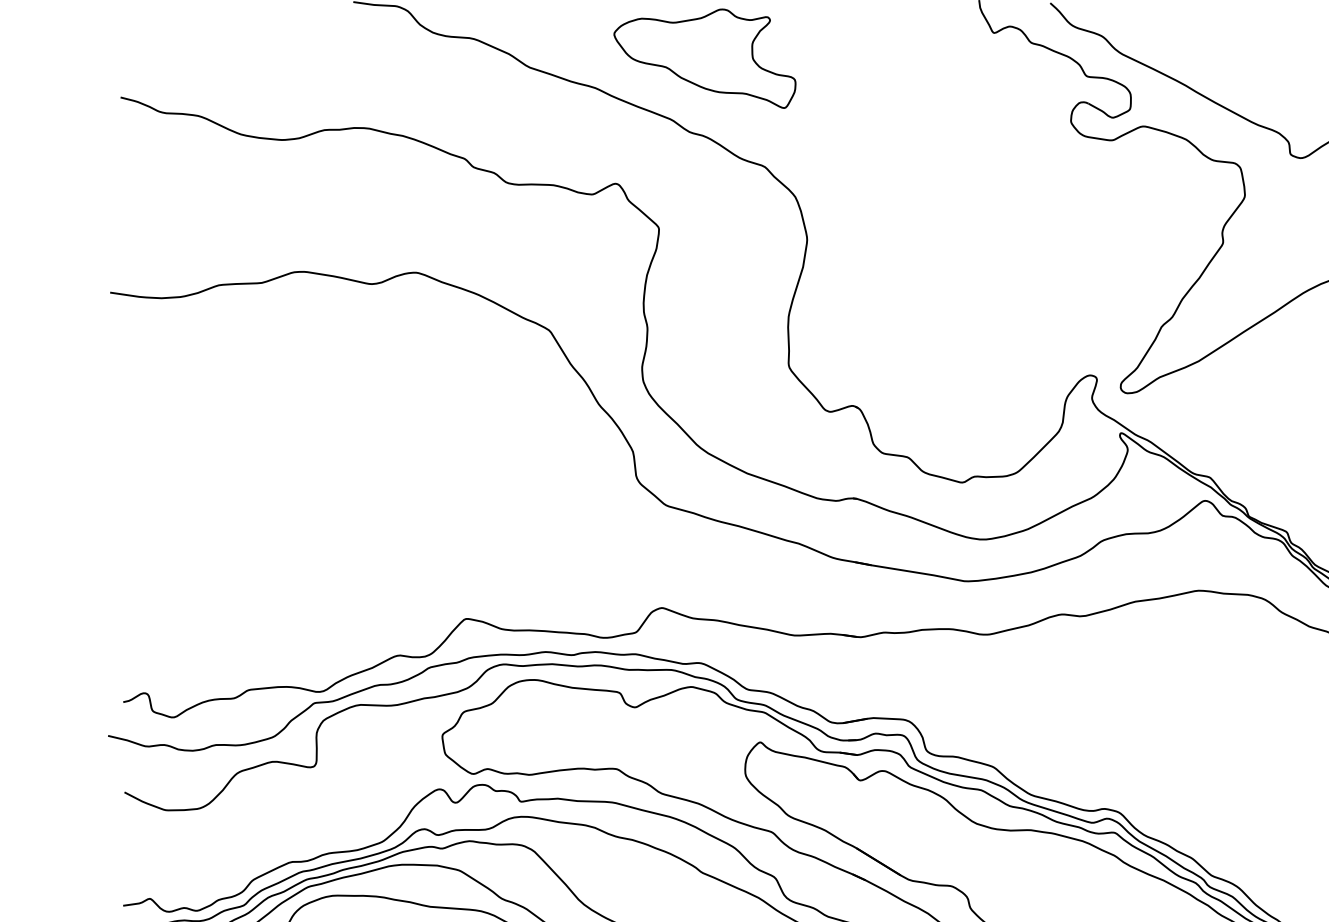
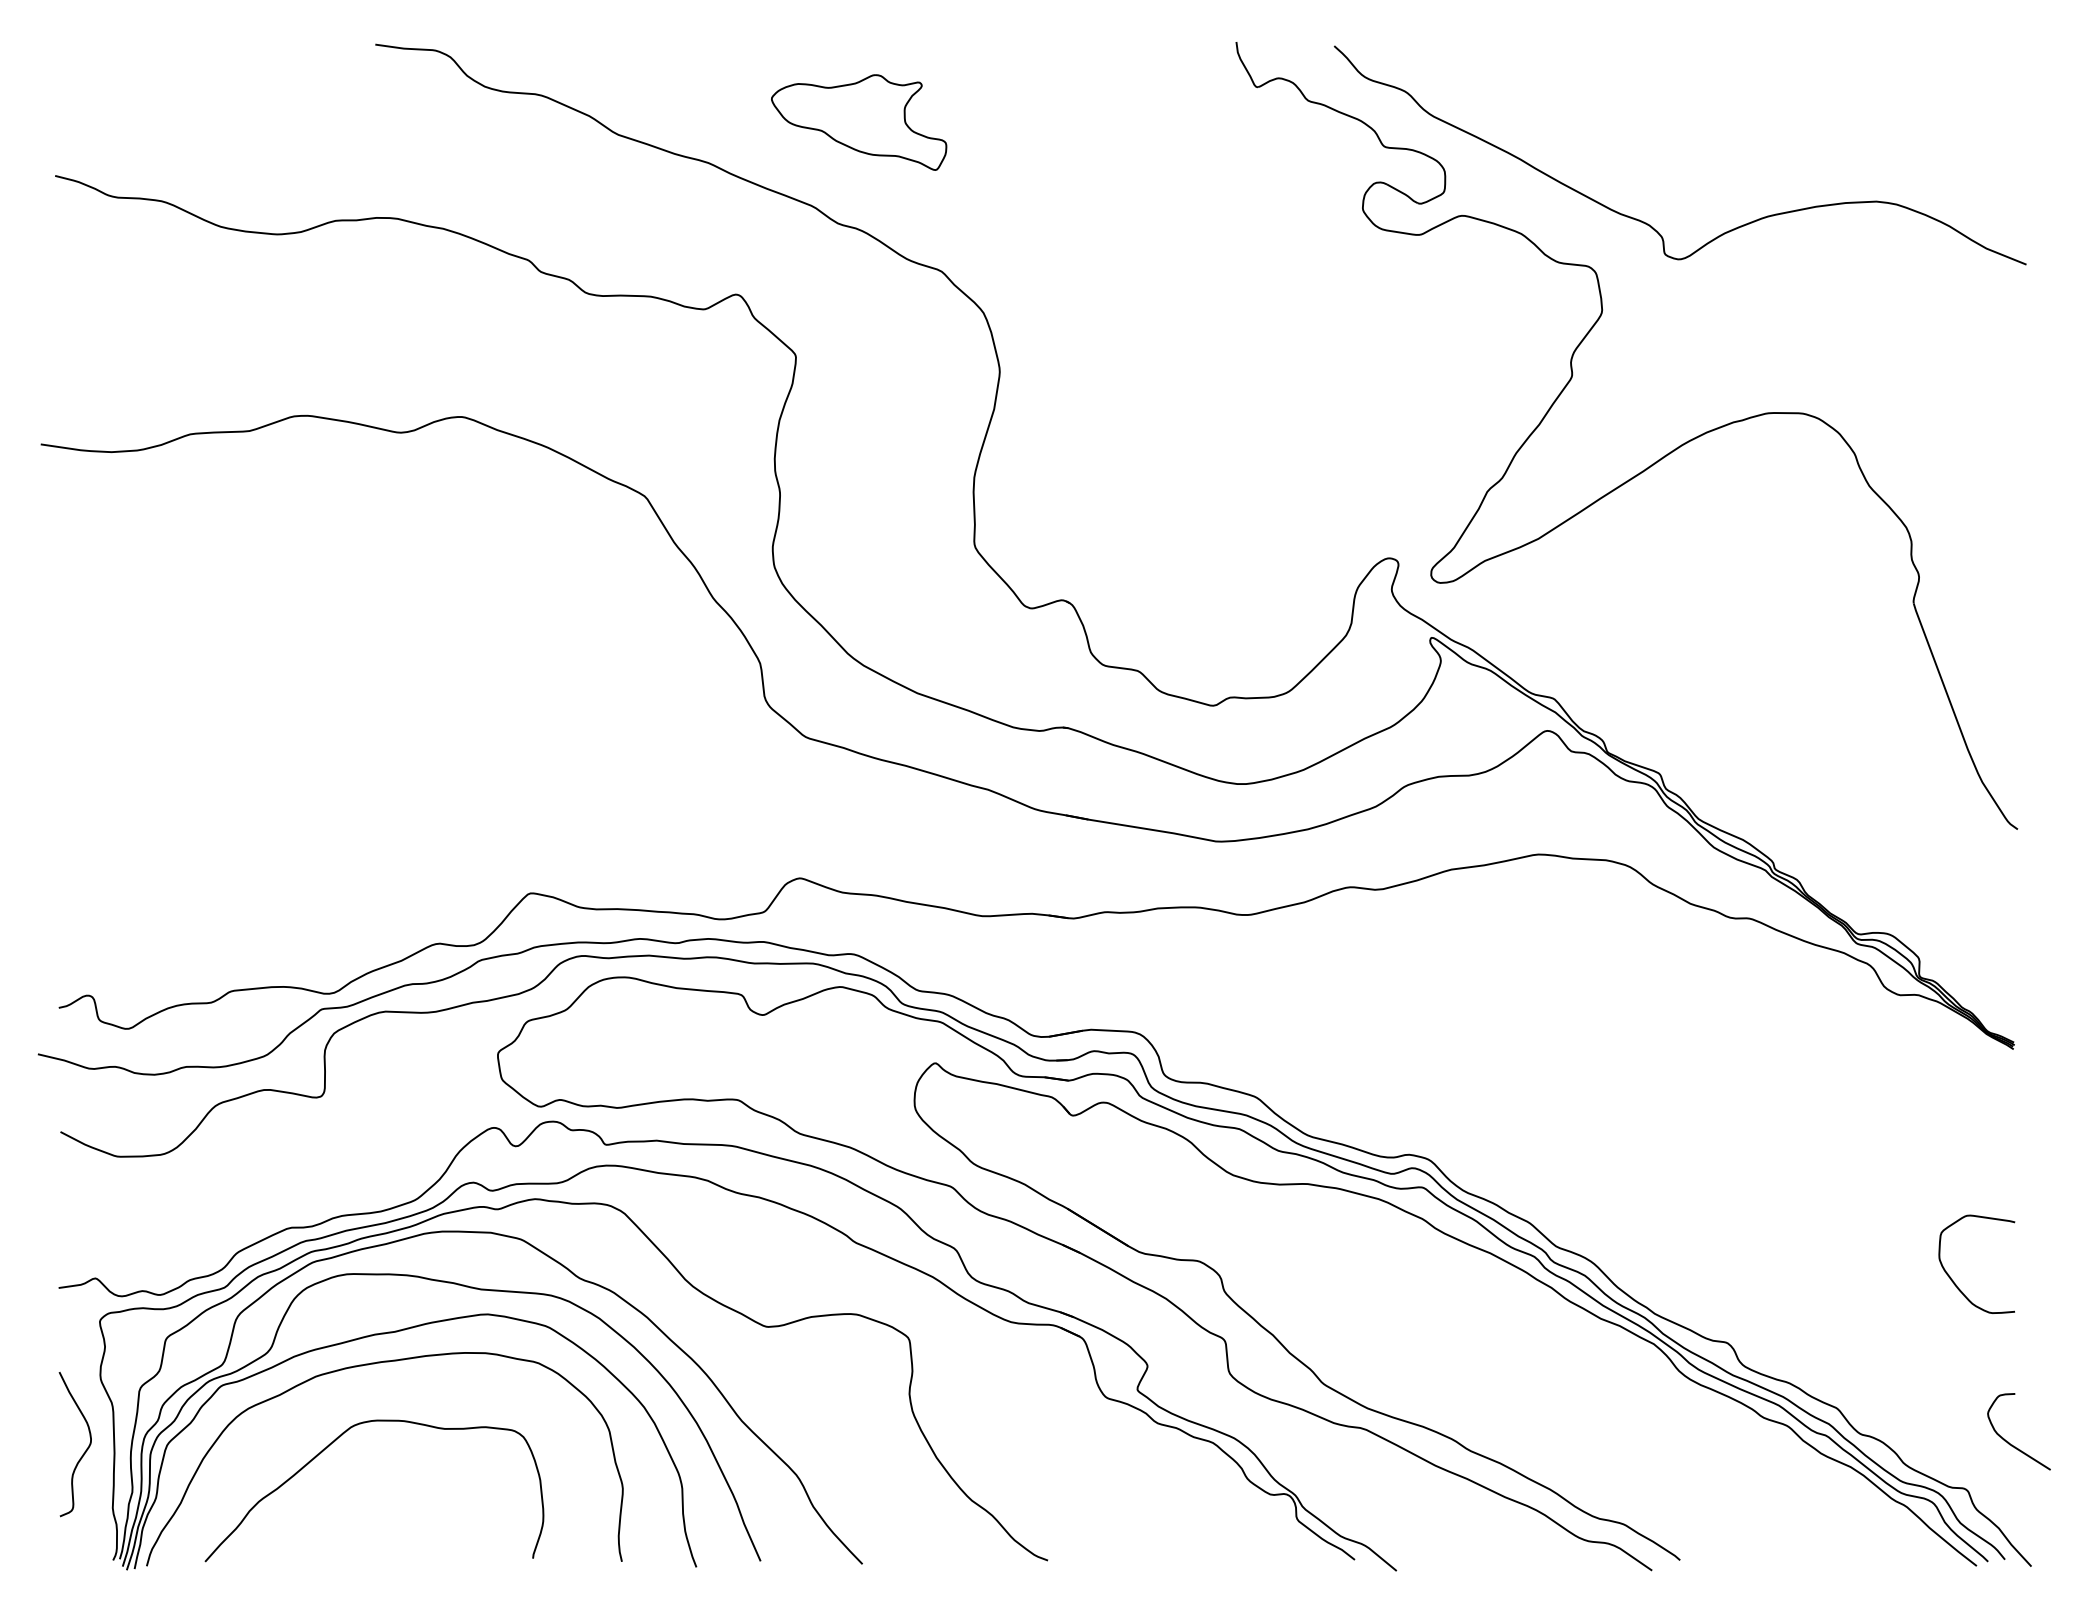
part: (704, 58) -> (858, 122), size x0.7

